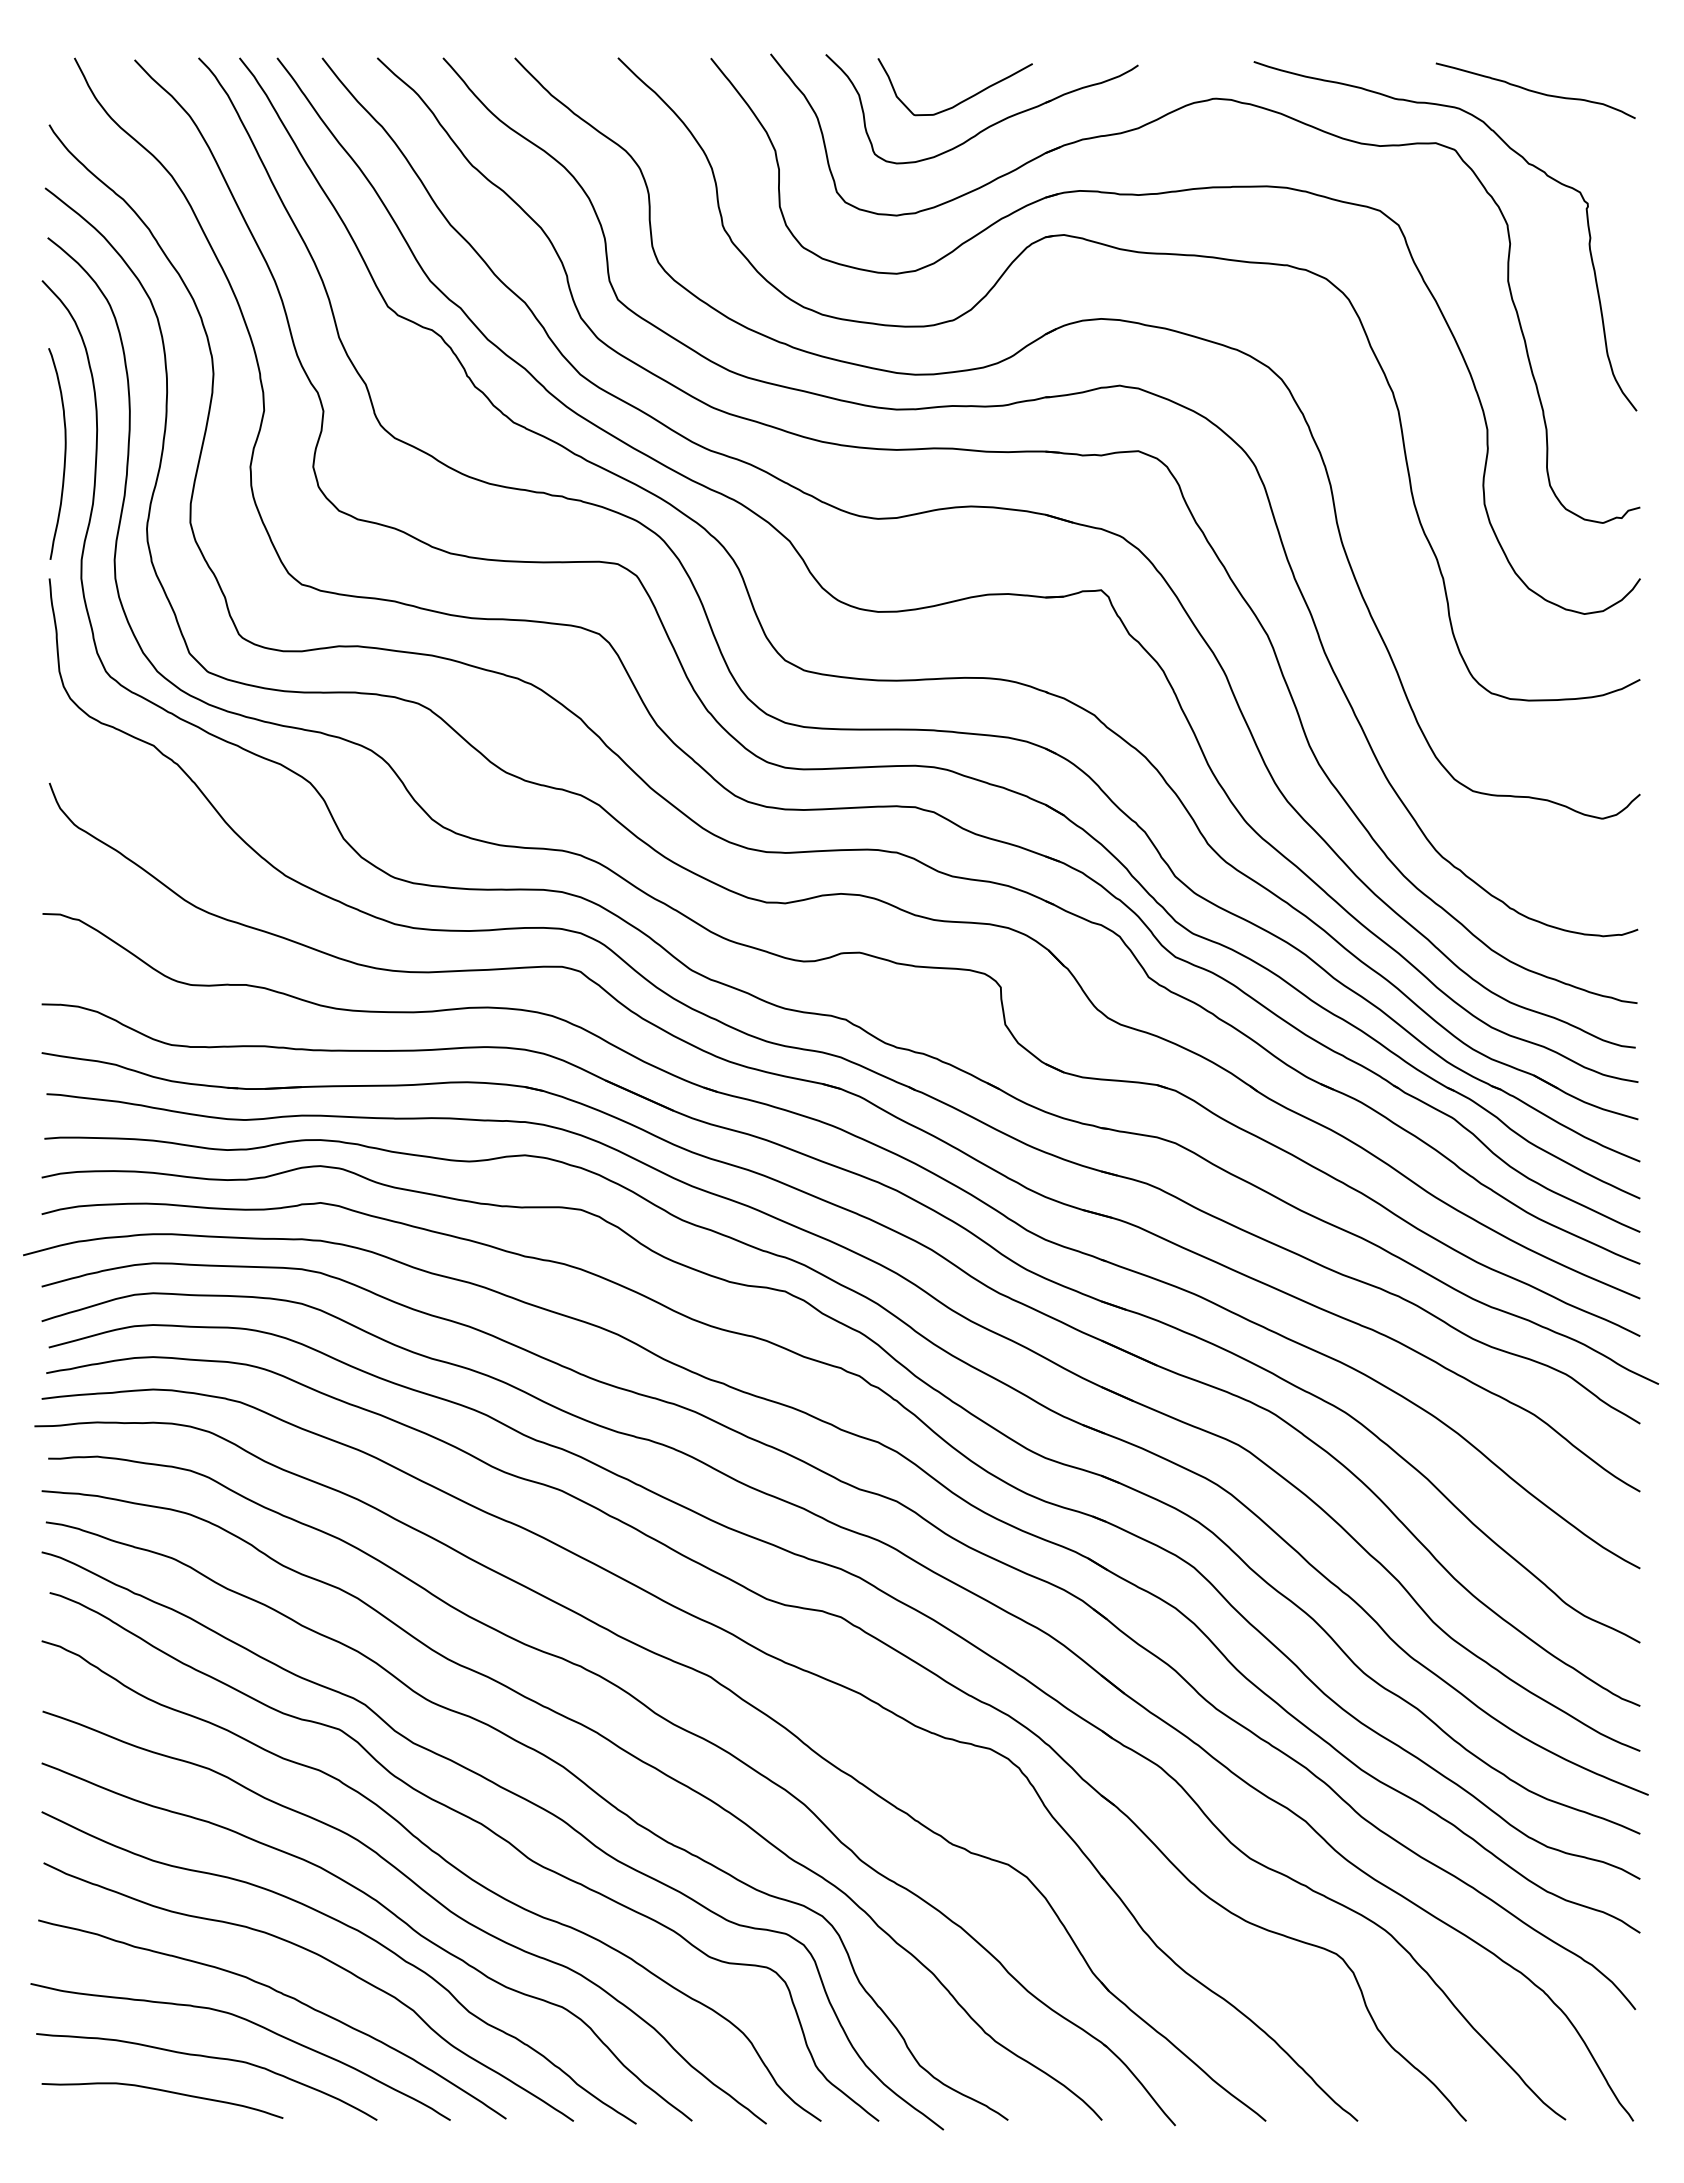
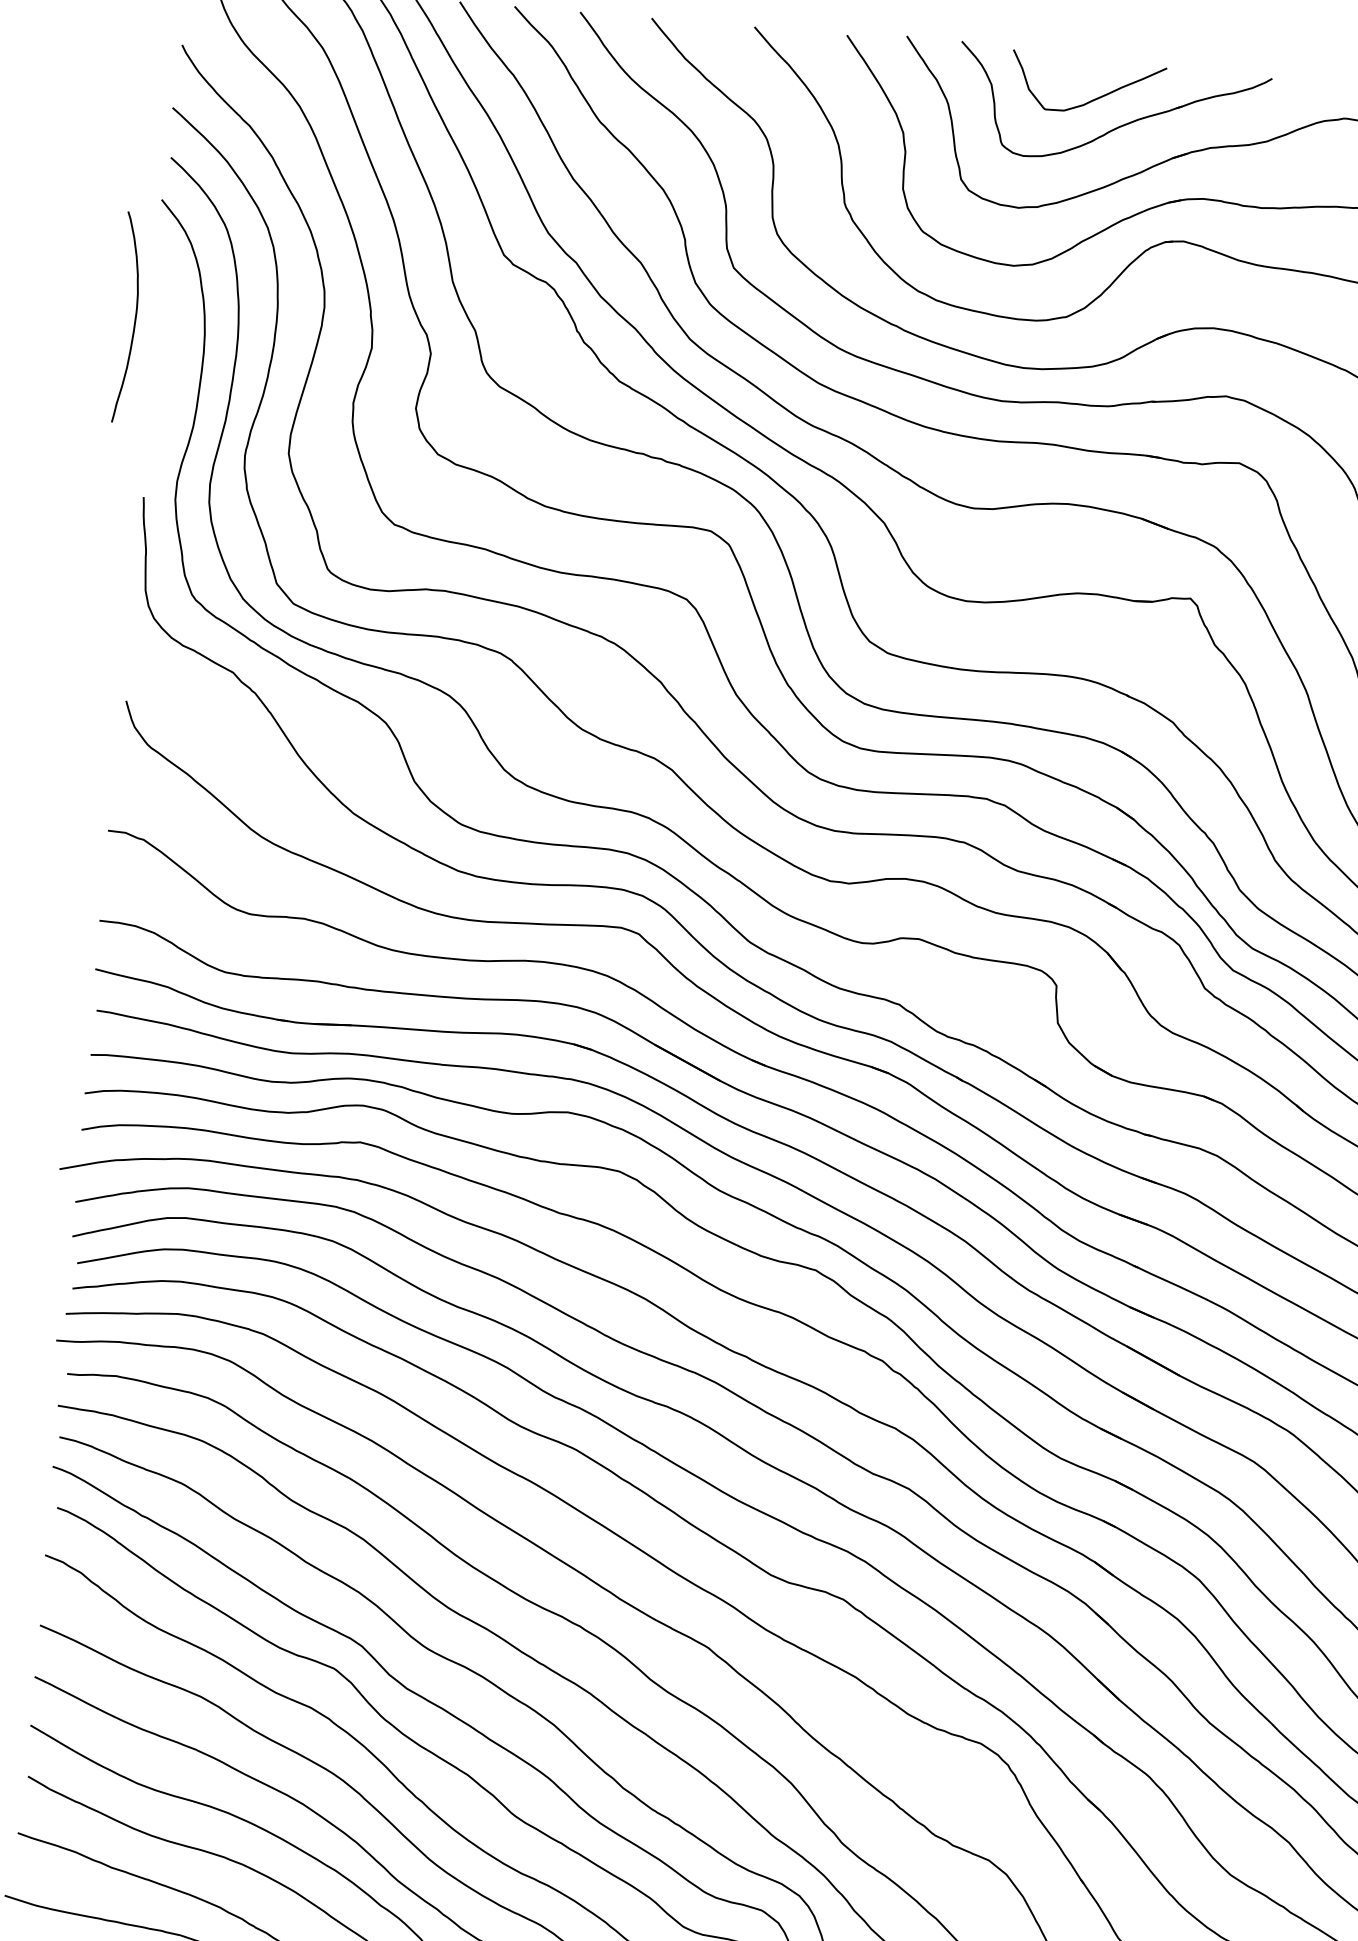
curve: (64, 453) -> (134, 317), moved

